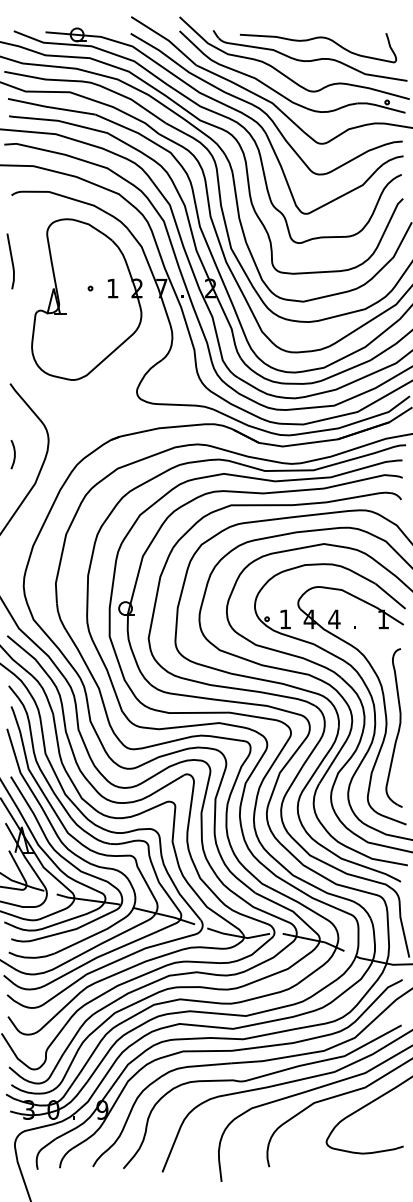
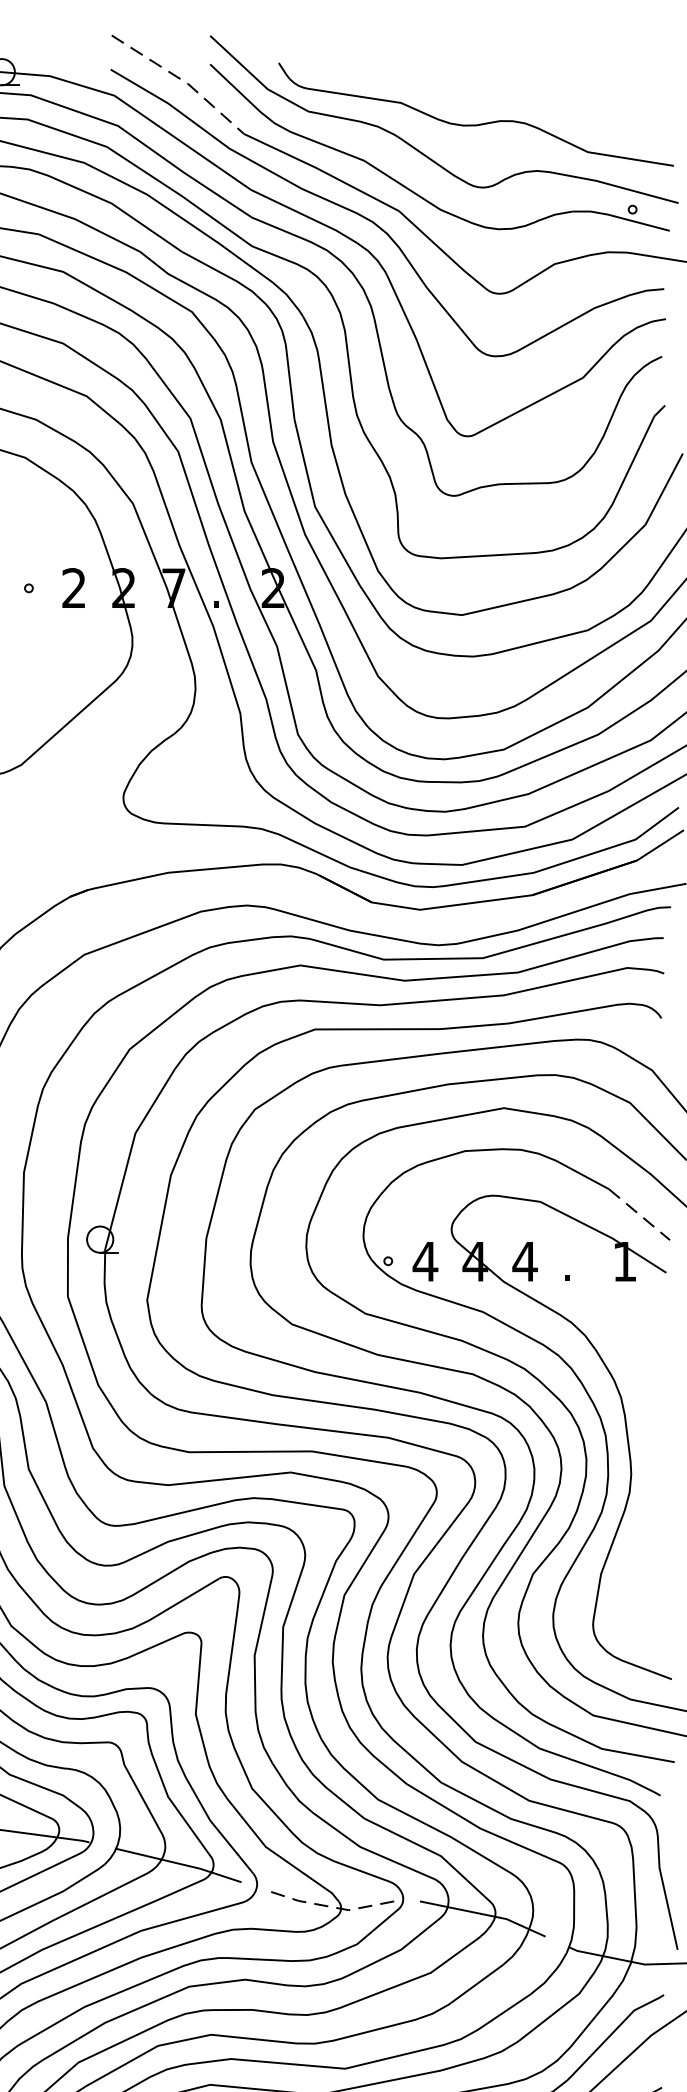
line: (166, 39) -> (183, 81), solid -> dashed
part: (315, 39) -> (486, 81), removed
text: (112, 288) -> (73, 588), 1 -> 2
line: (390, 596) -> (639, 1215), solid -> dashed
text: (285, 619) -> (425, 1261), 1 -> 4
part: (393, 727) -> (645, 1481), removed
line: (237, 936) -> (327, 1906), solid -> dashed

